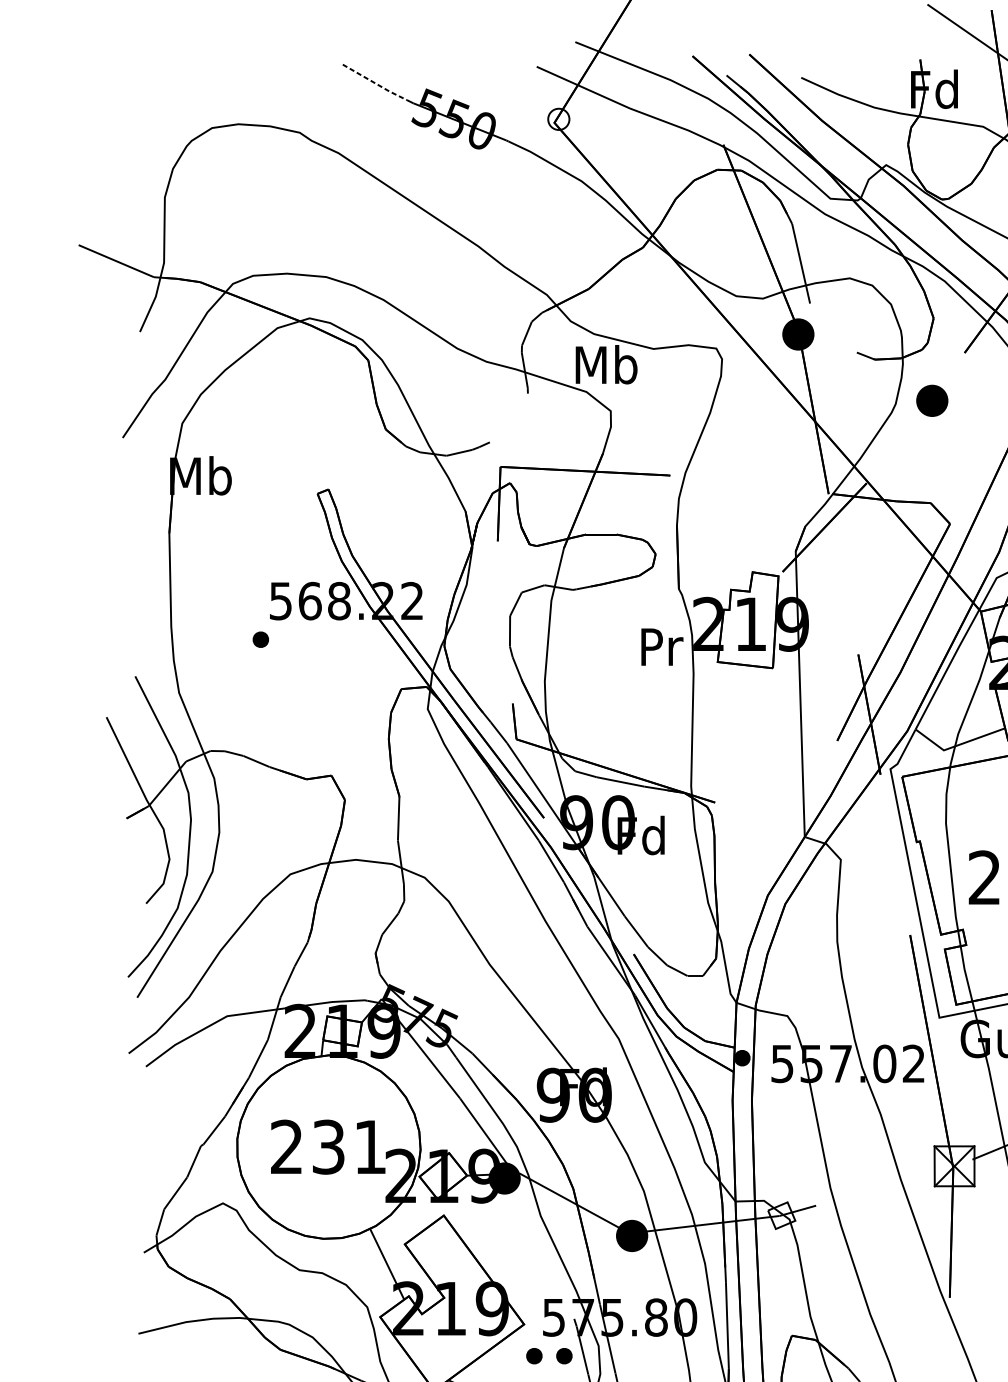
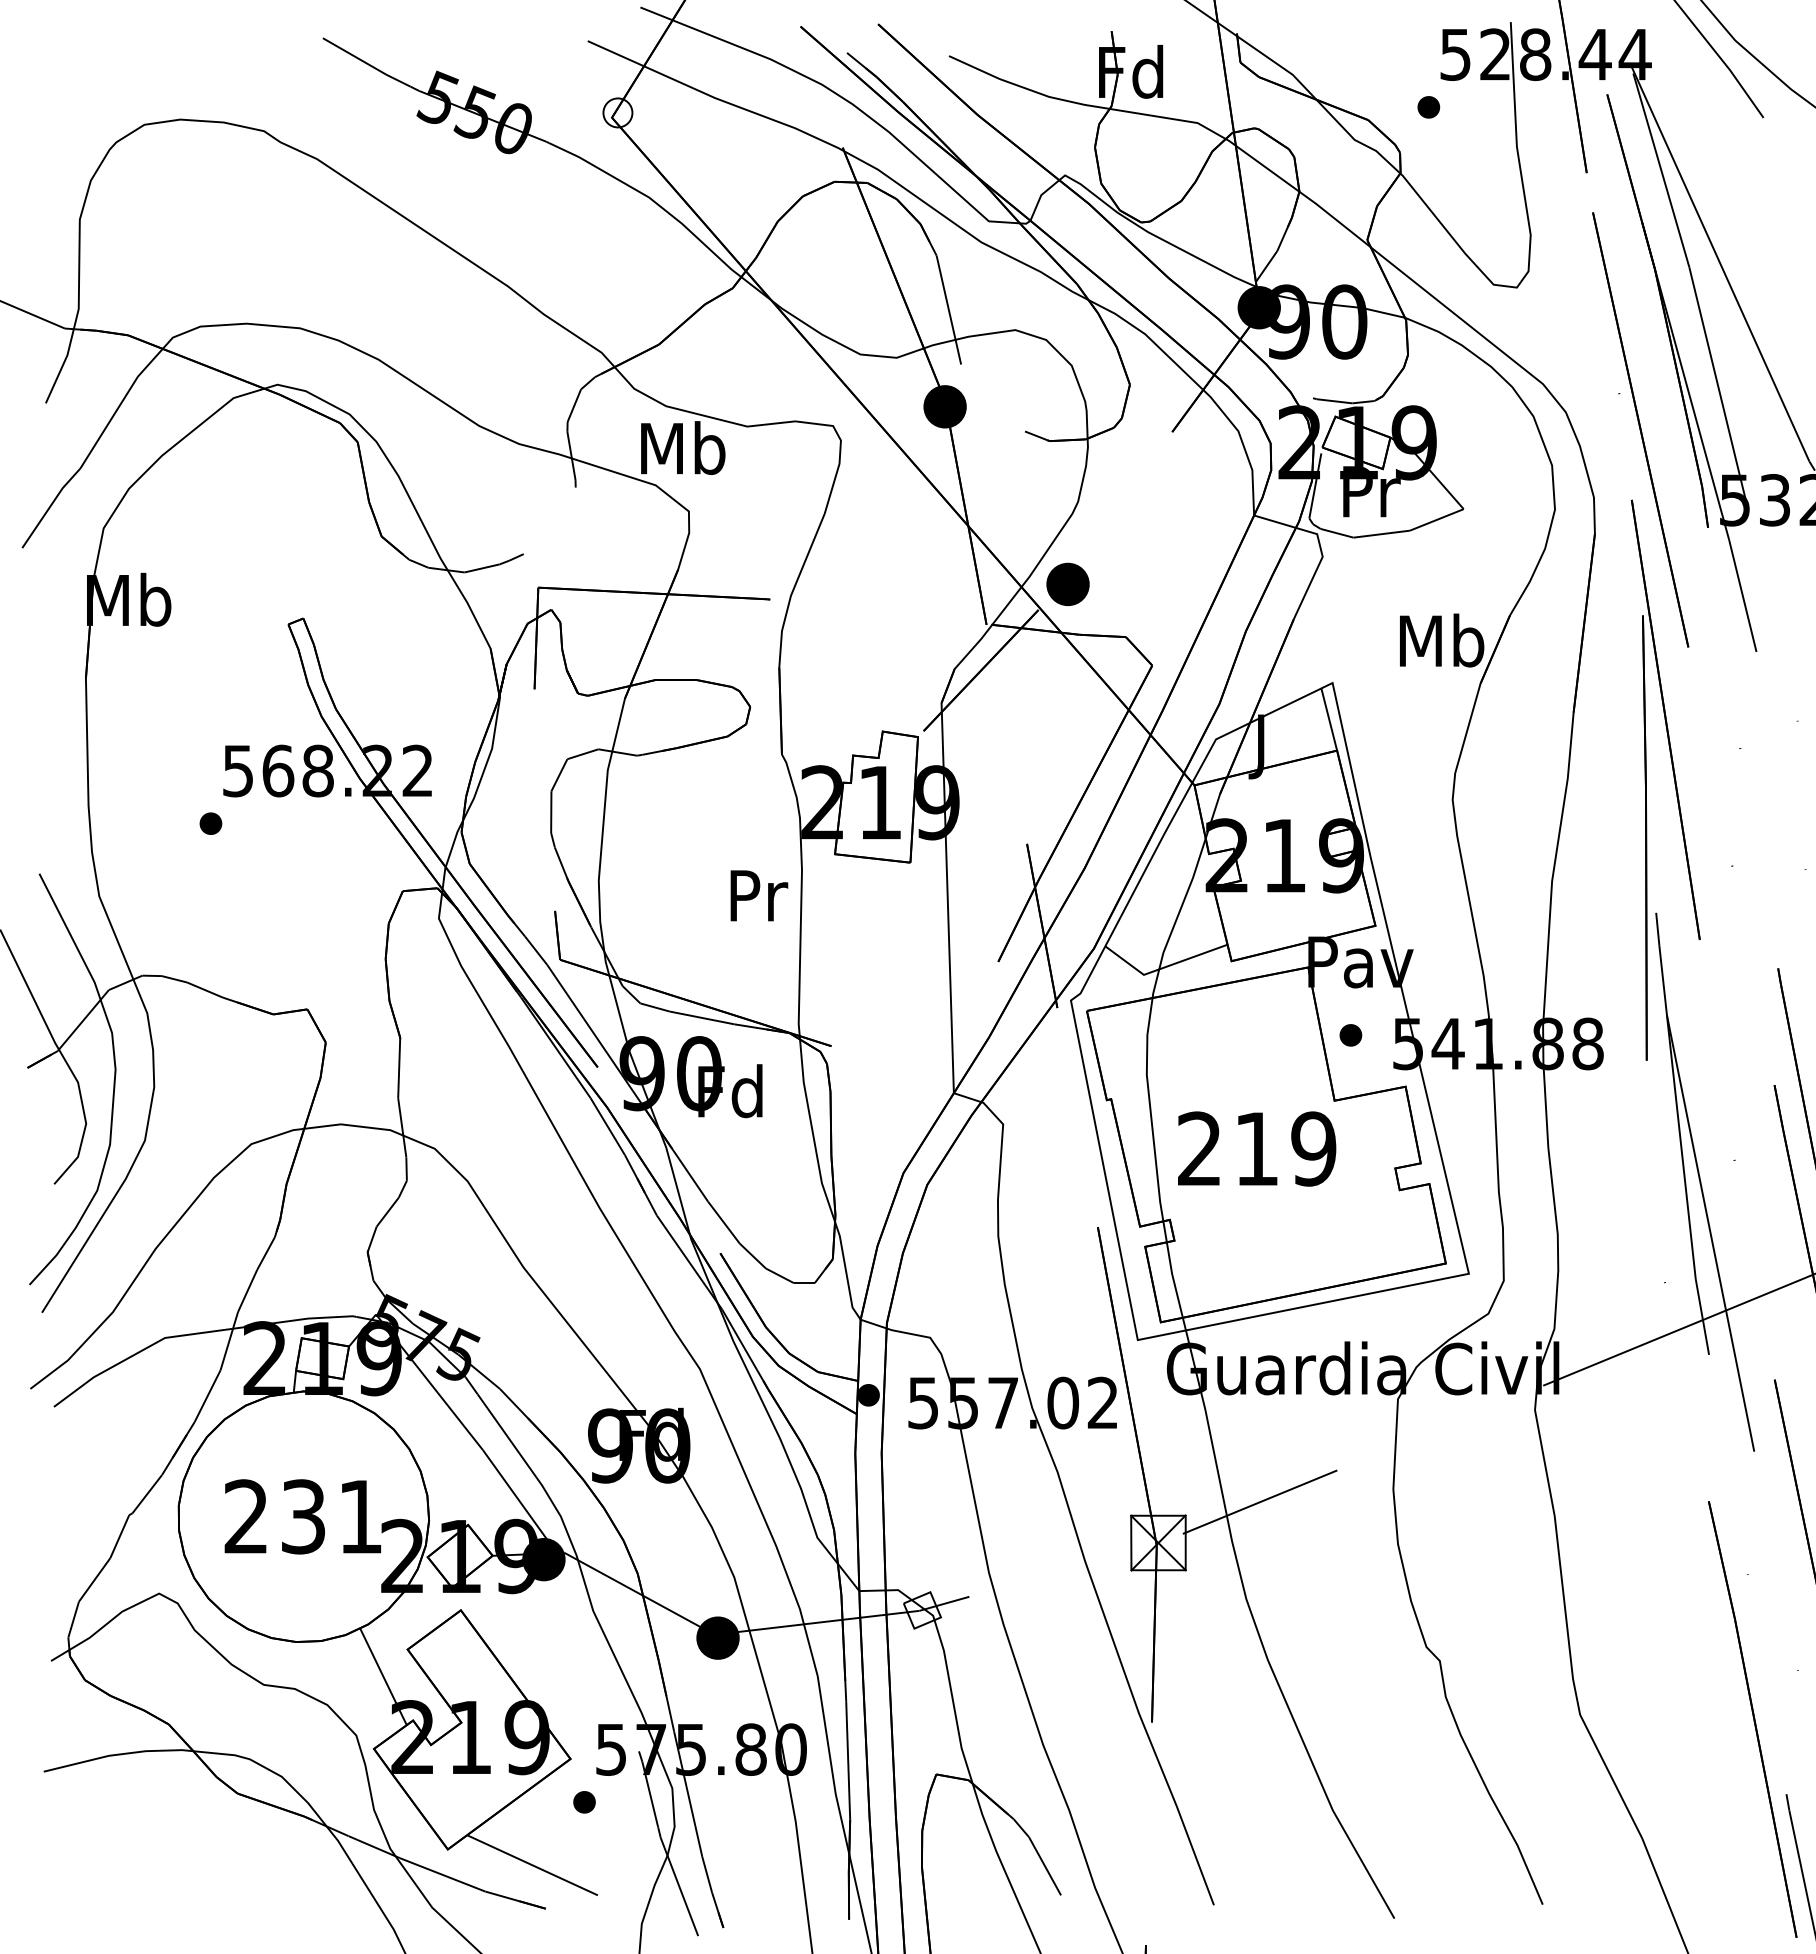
line: (374, 83) -> (366, 63), dashed -> solid
part: (931, 400) -> (1067, 584), moved
text: (662, 646) -> (759, 895), moved
part: (564, 1356) -> (625, 1802), removed

